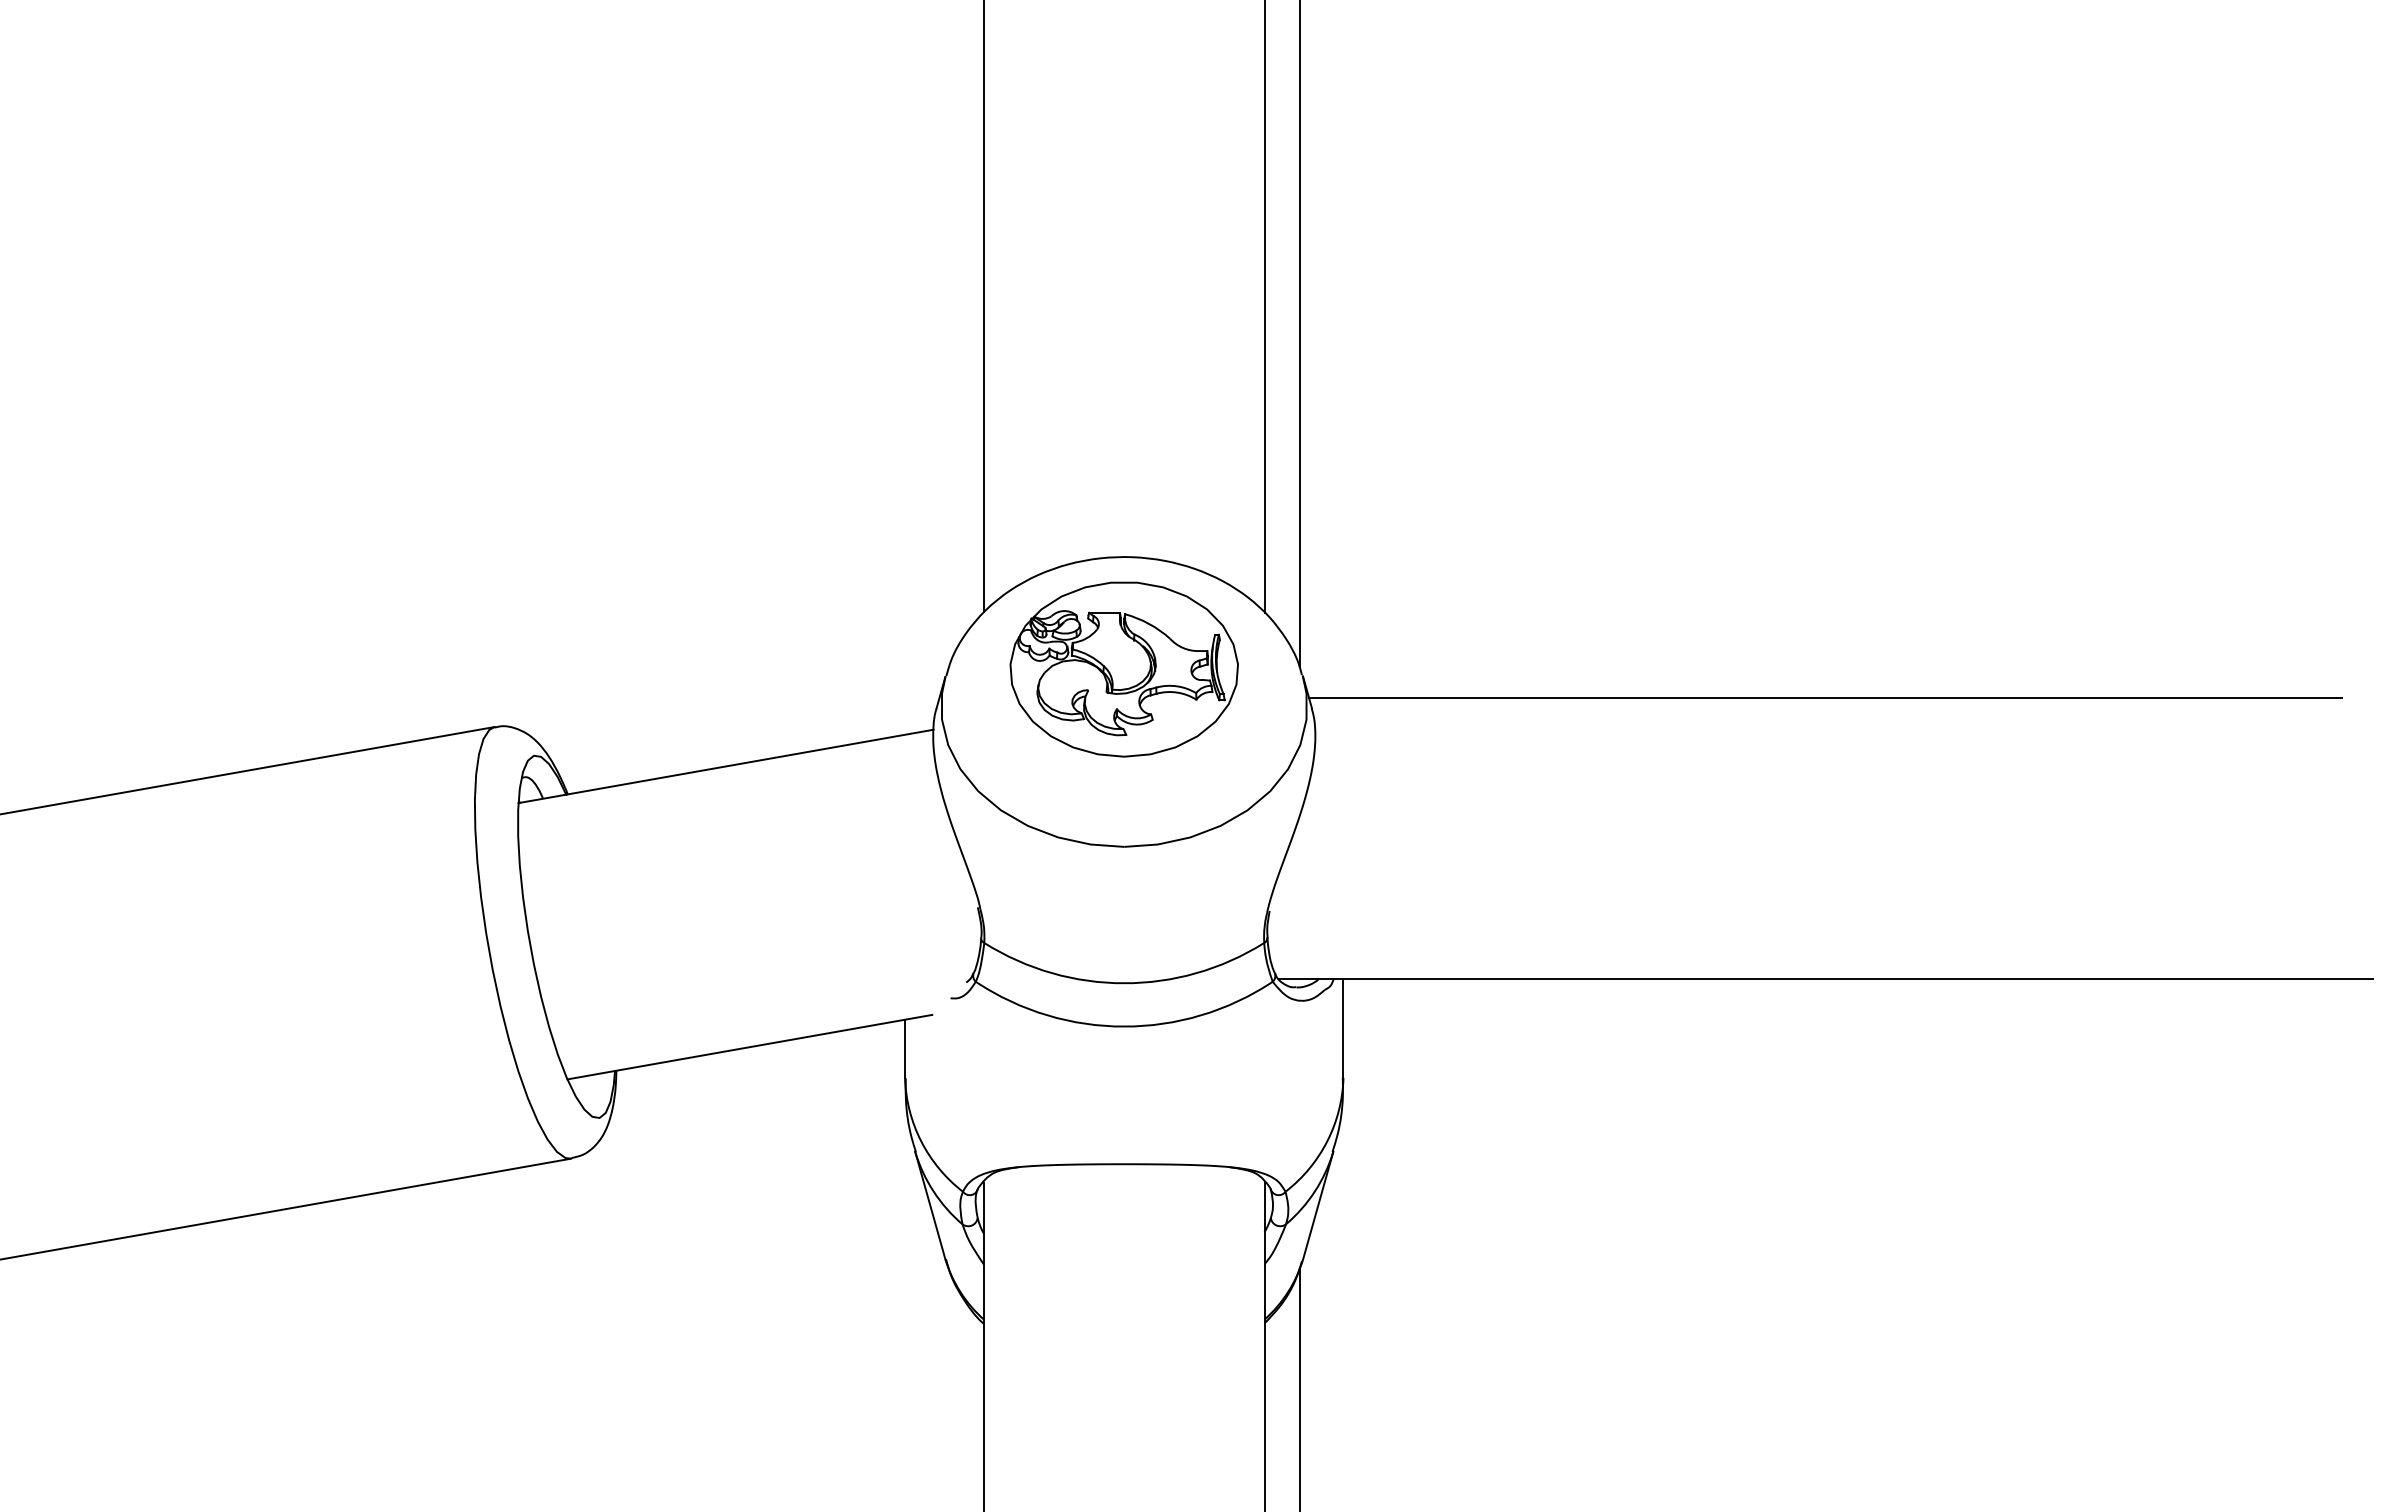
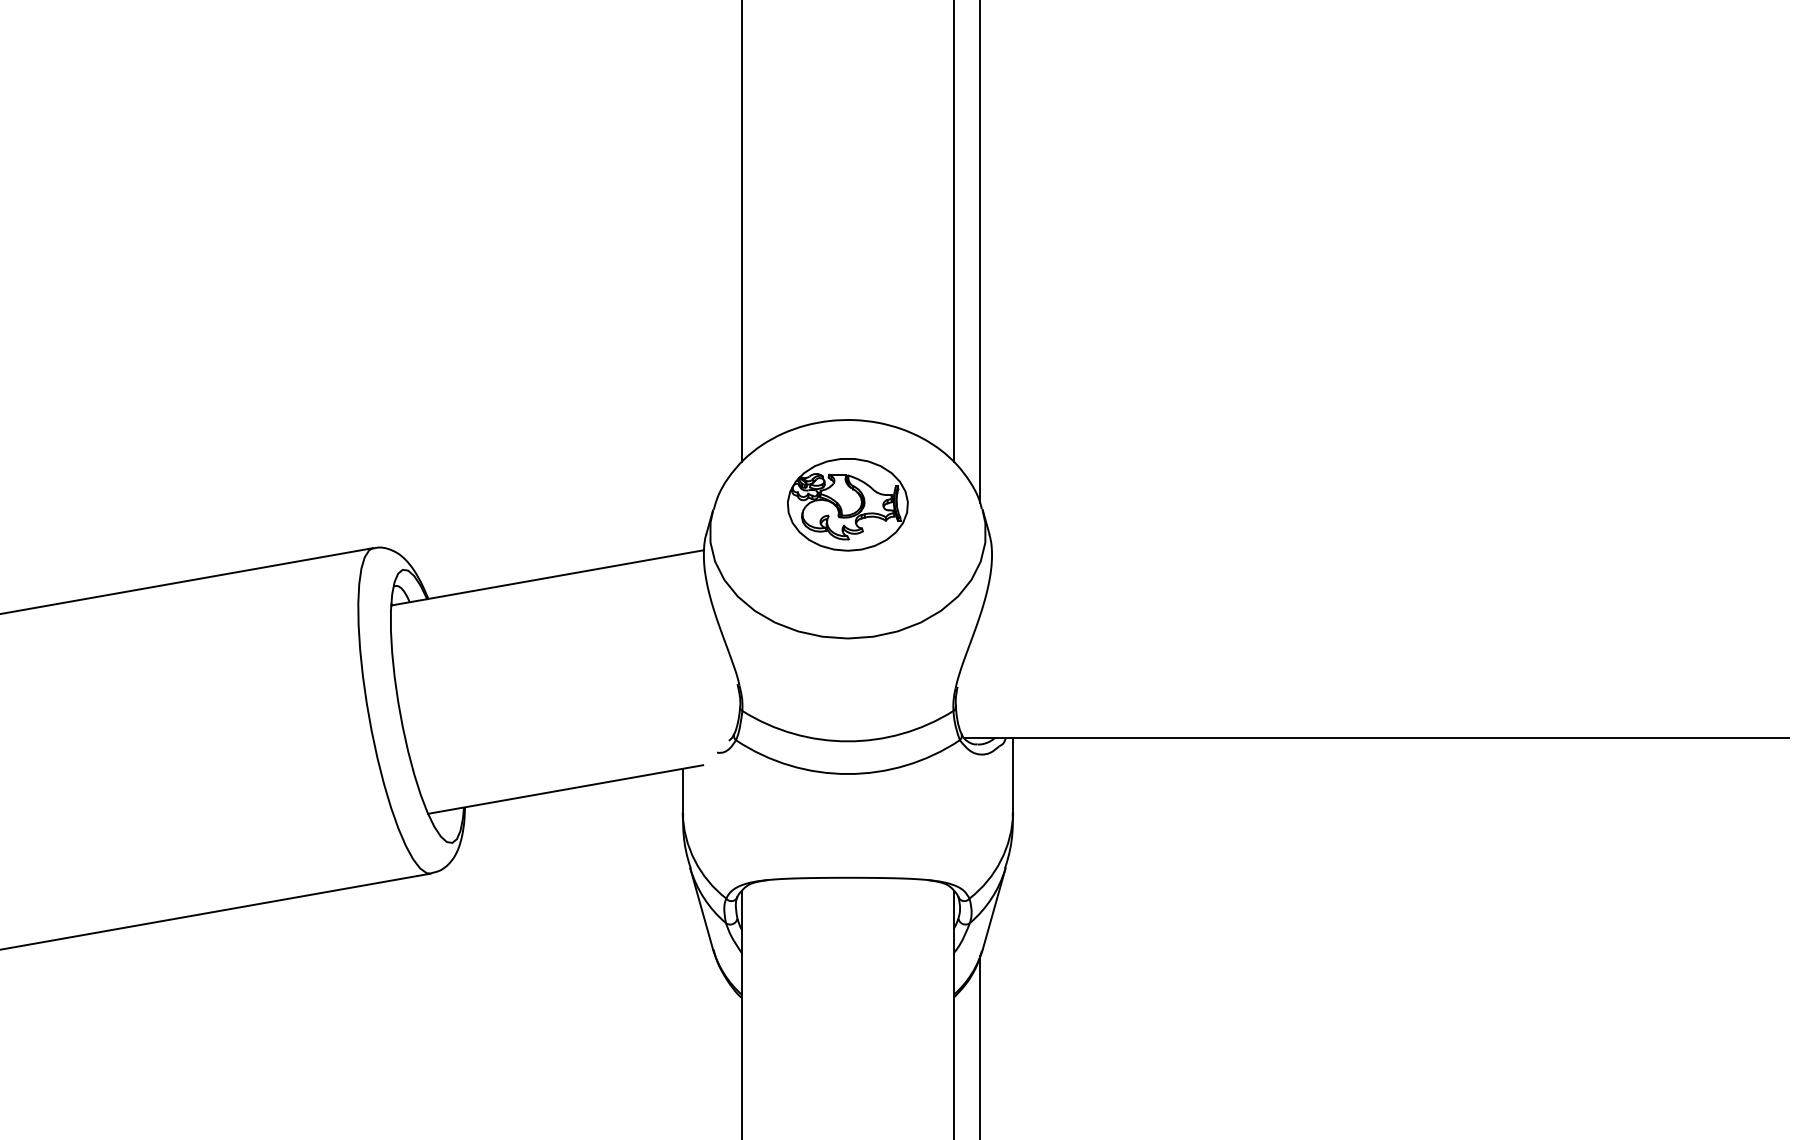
part: (1123, 669) -> (847, 504), size x0.7
line: (1825, 698) -> (1376, 526), removed

